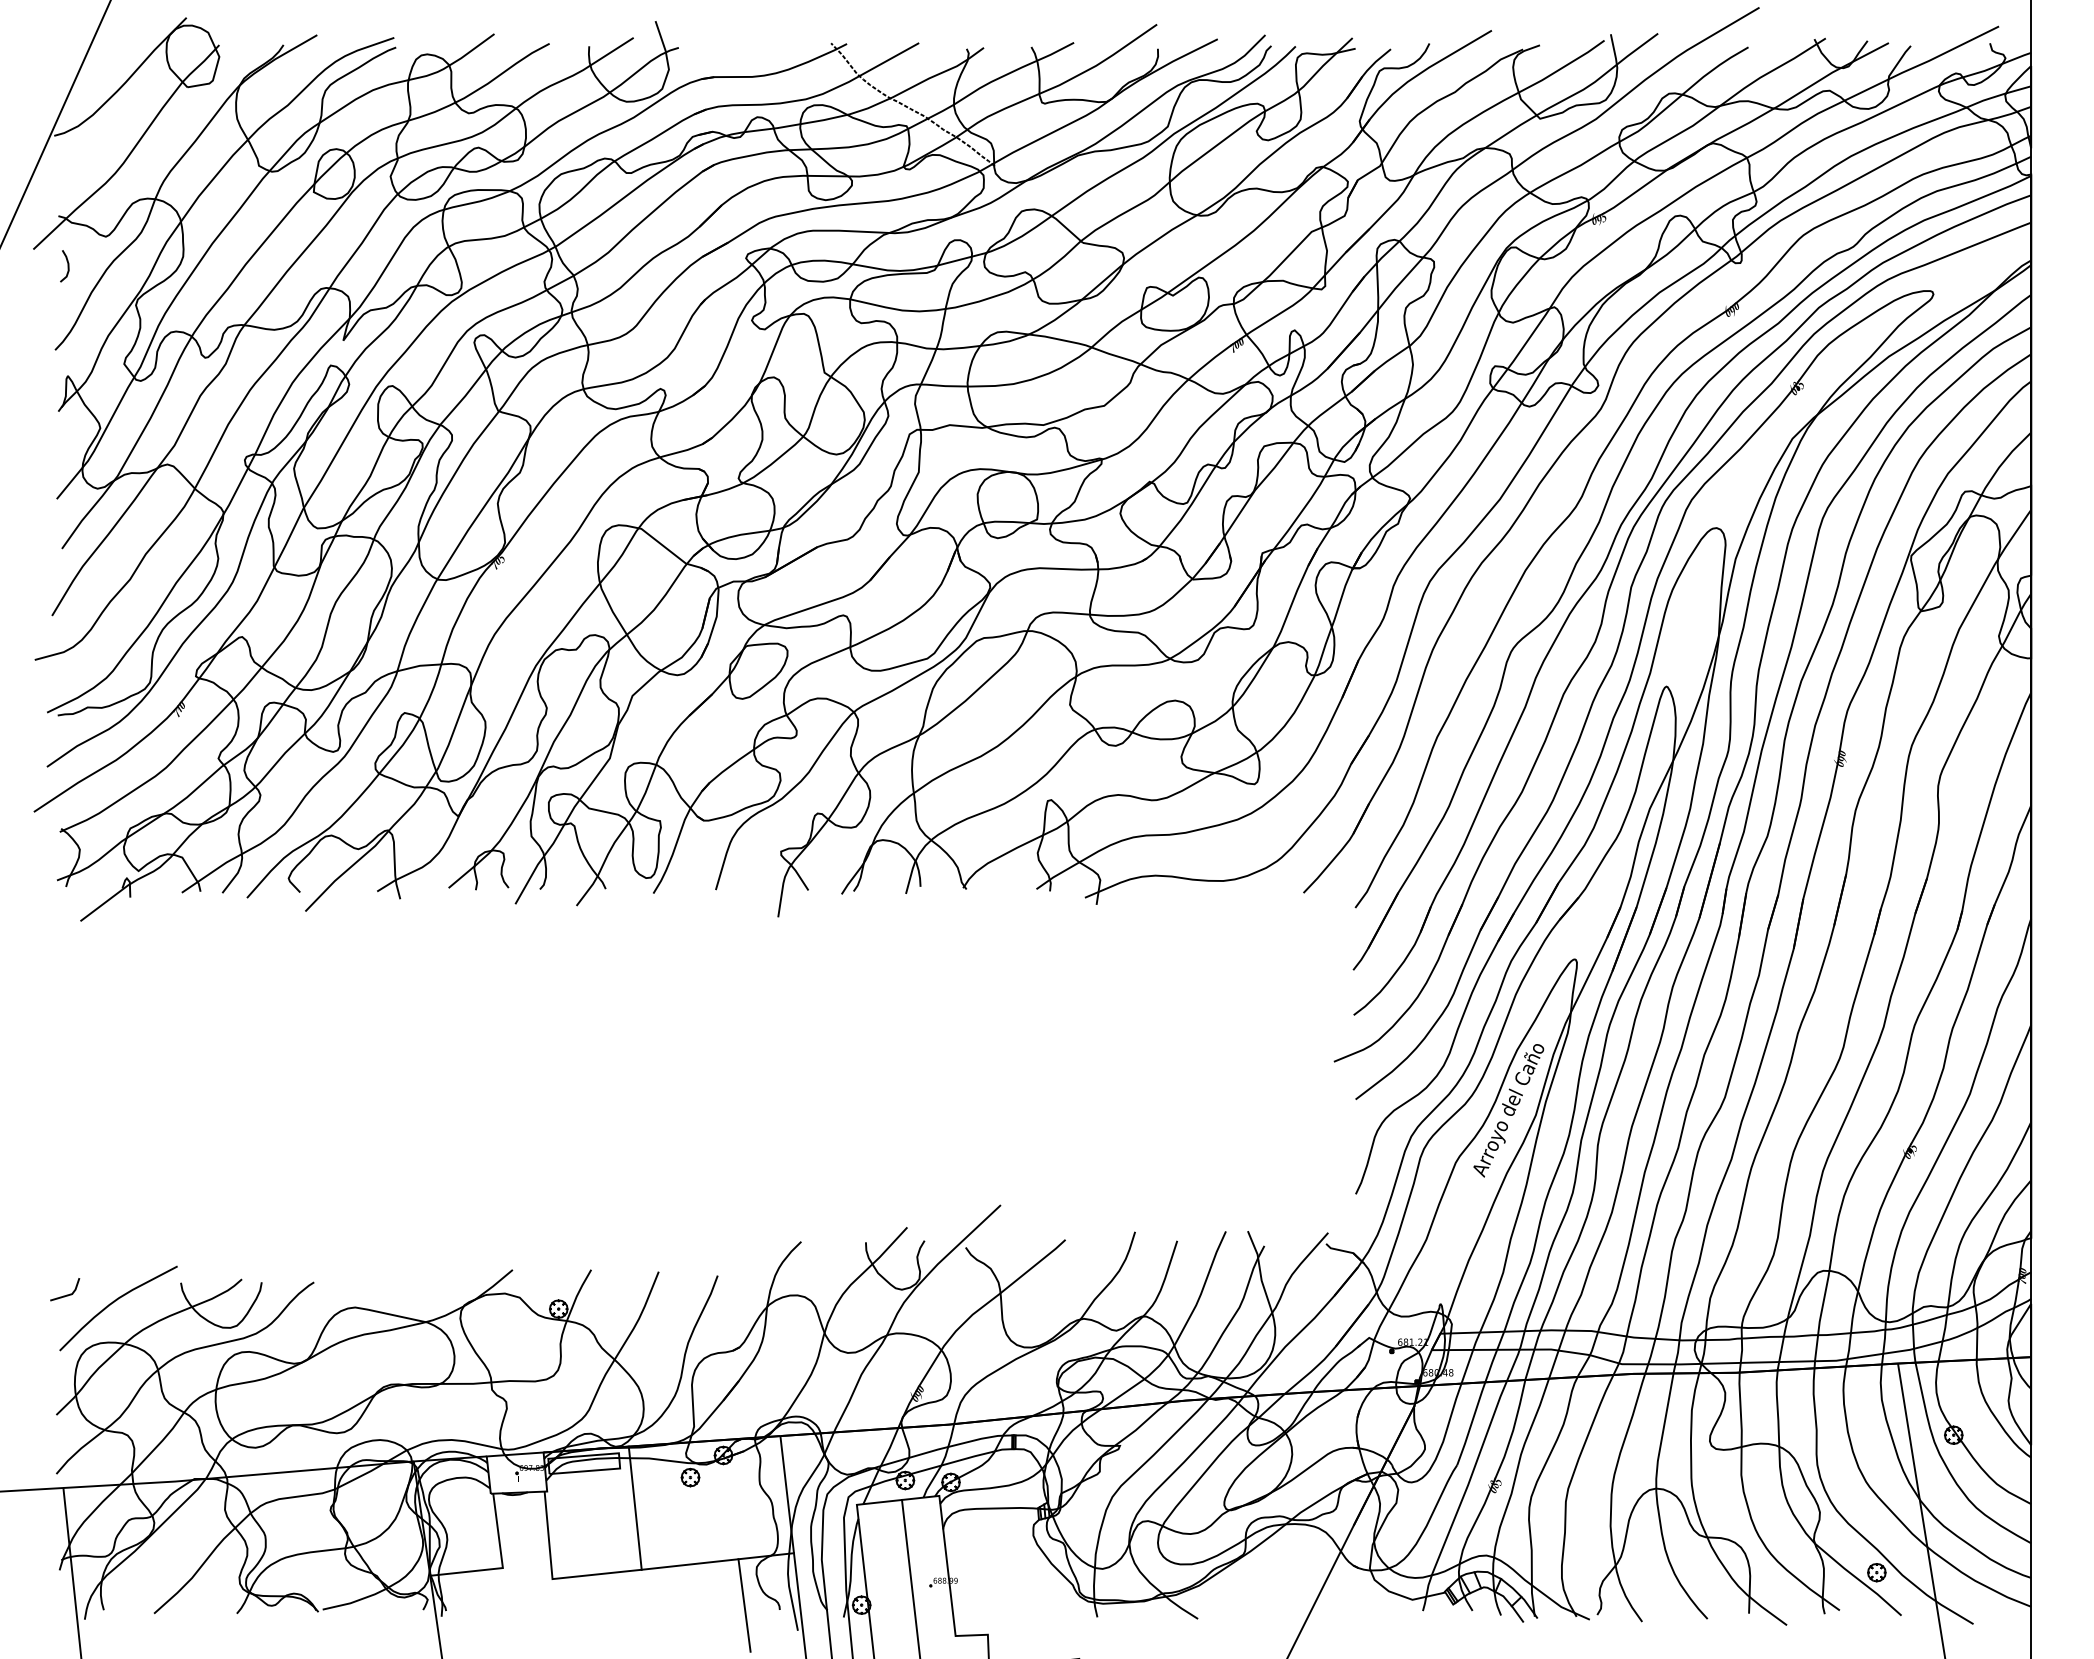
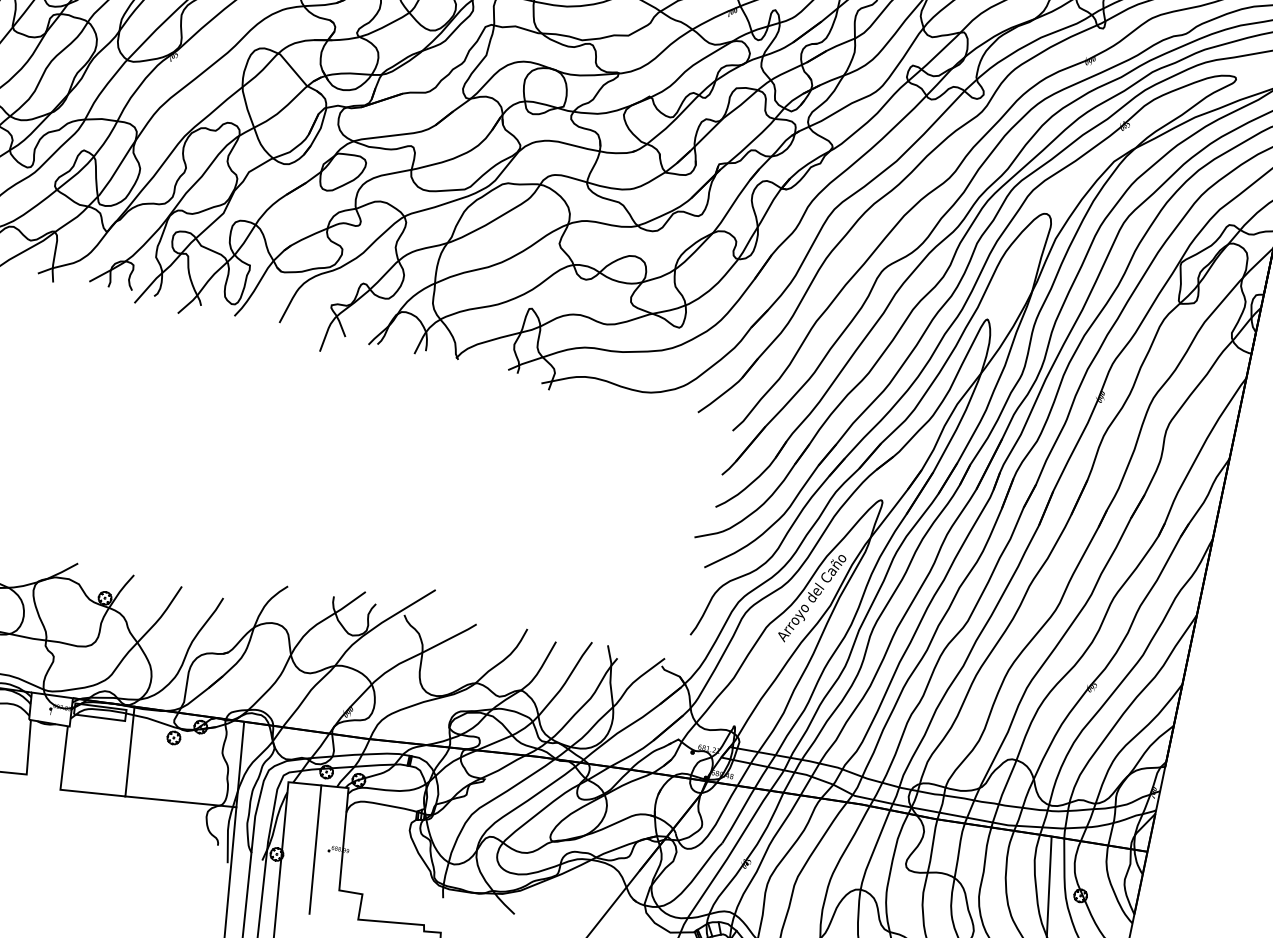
line: (744, 1605) -> (193, 837), removed

